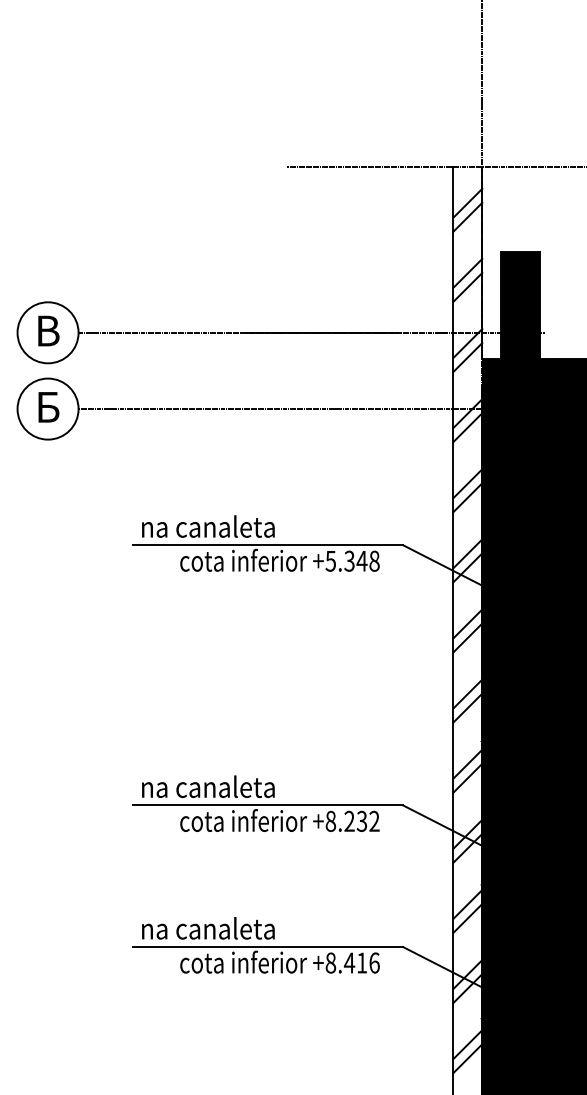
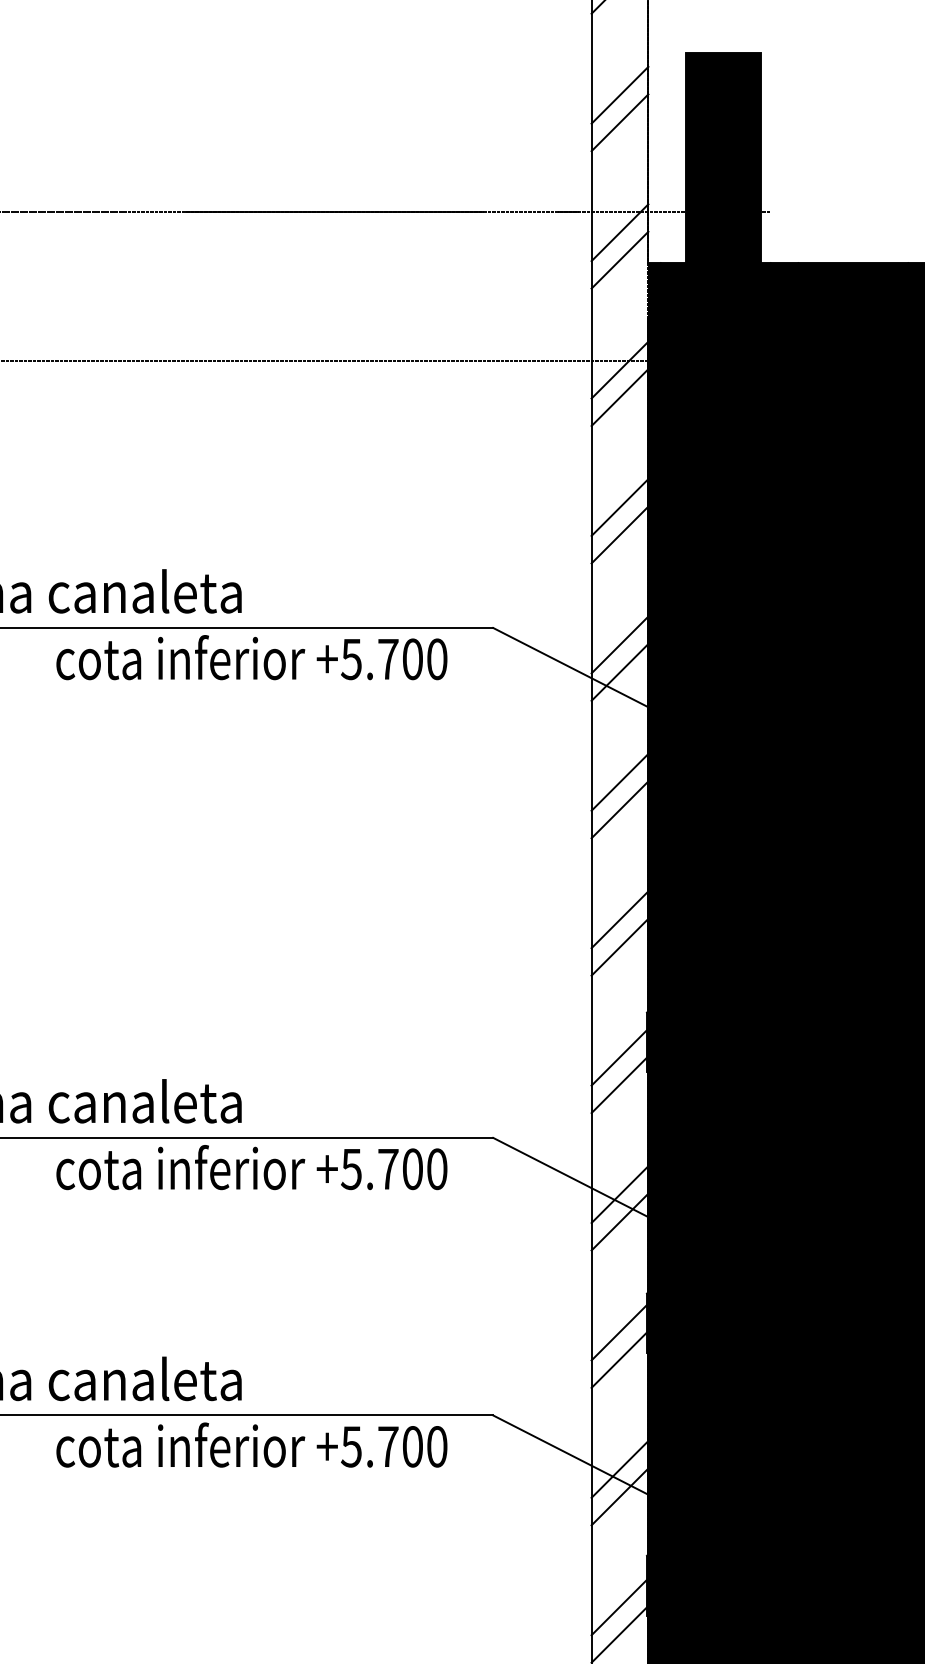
text: (361, 560) -> (411, 657), +5.348 -> +5.700
text: (352, 820) -> (394, 1167), +8.232 -> +5.700
text: (352, 962) -> (394, 1445), +8.416 -> +5.700

